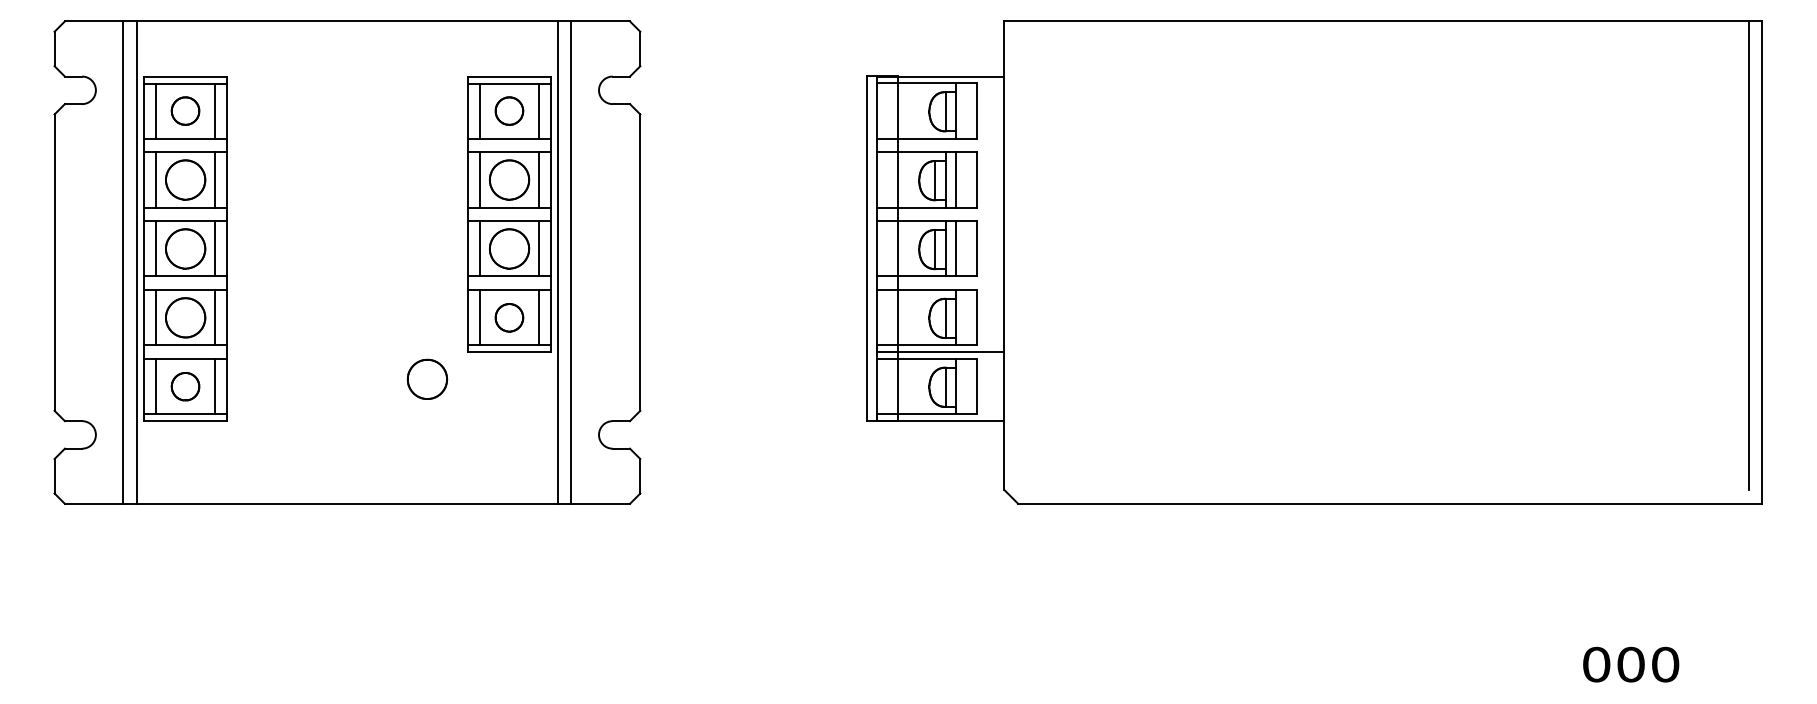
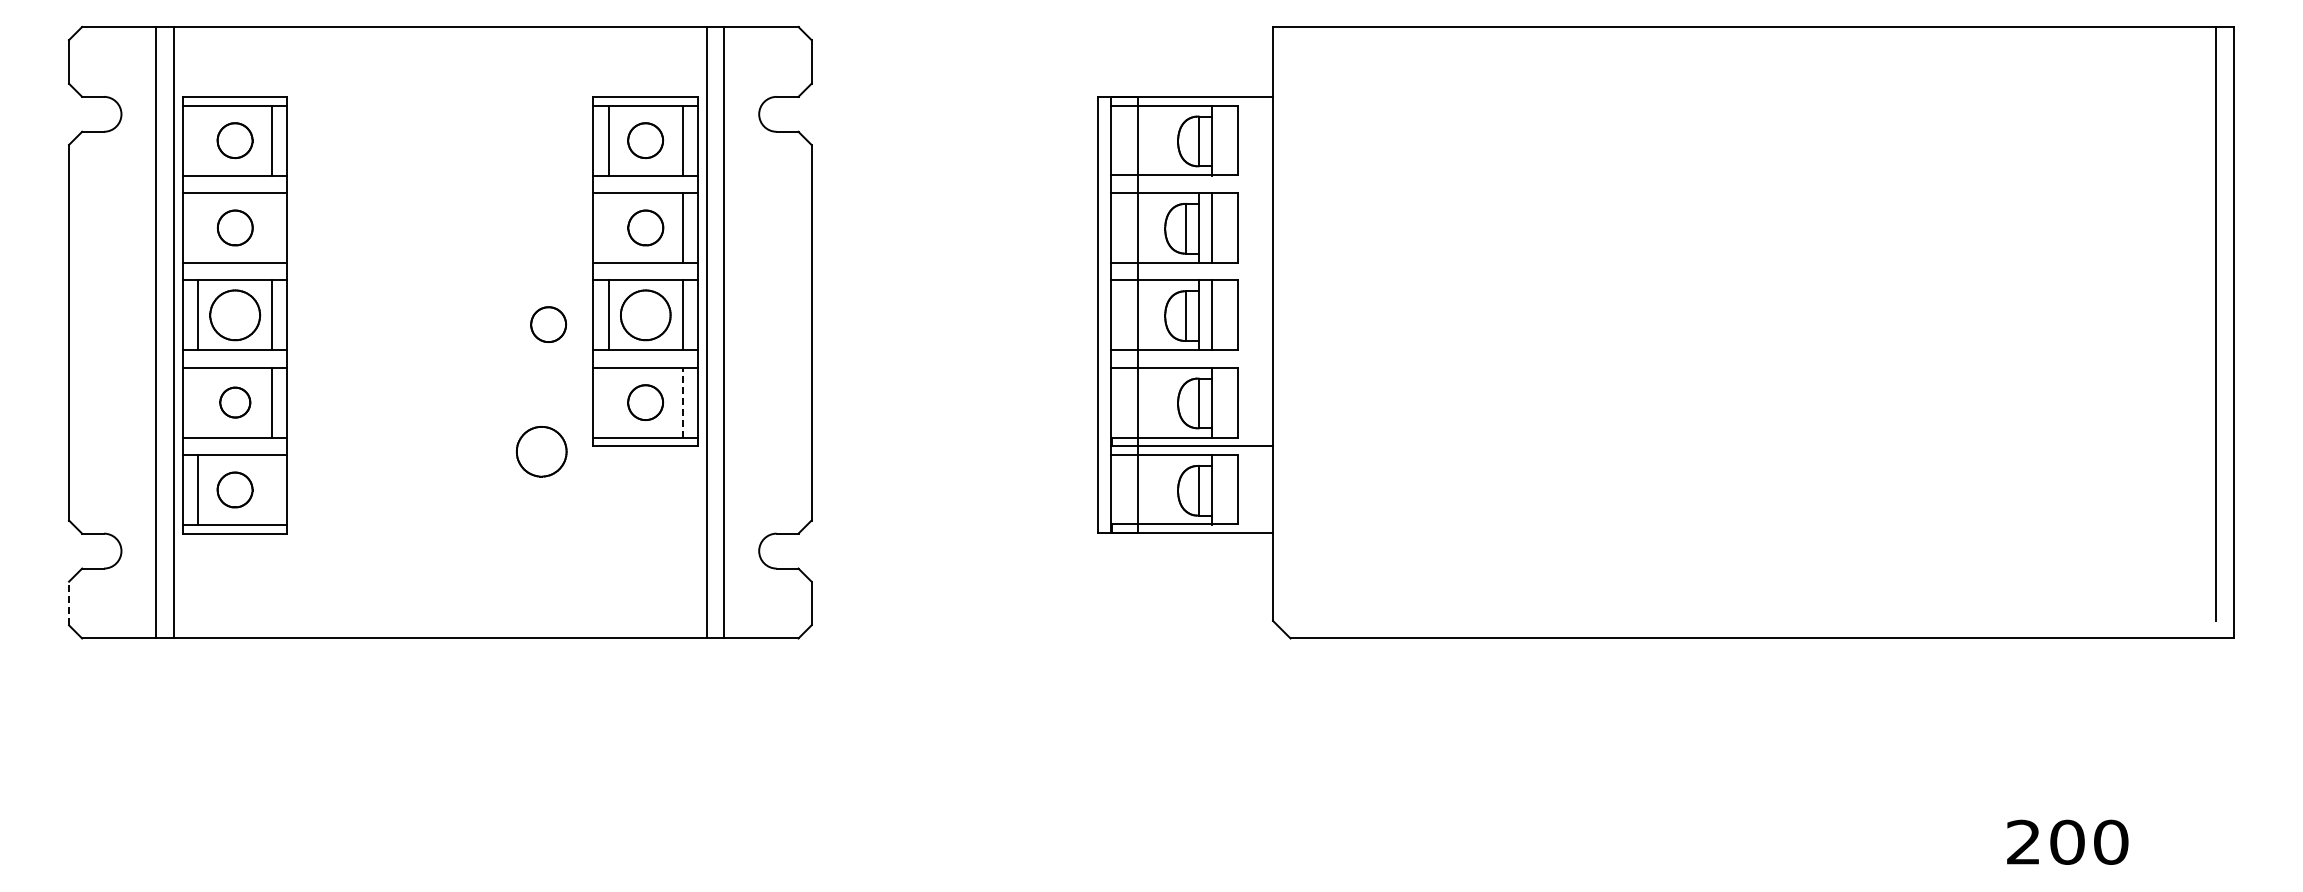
line: (155, 110) -> (197, 140), removed
line: (155, 179) -> (197, 227), removed
part: (185, 179) -> (235, 227), size x0.7
line: (215, 179) -> (272, 227), removed
line: (480, 179) -> (608, 227), removed
part: (509, 179) -> (645, 227), size x0.7
part: (432, 256) -> (548, 324), added
line: (155, 317) -> (197, 402), removed
part: (185, 317) -> (235, 402), size x0.6
line: (480, 317) -> (608, 402), removed
line: (538, 317) -> (682, 402), solid -> dashed
part: (427, 379) -> (541, 451), moved
line: (215, 386) -> (272, 489), removed
line: (54, 476) -> (69, 603), solid -> dashed
text: (1596, 664) -> (2023, 841), 000 -> 200

